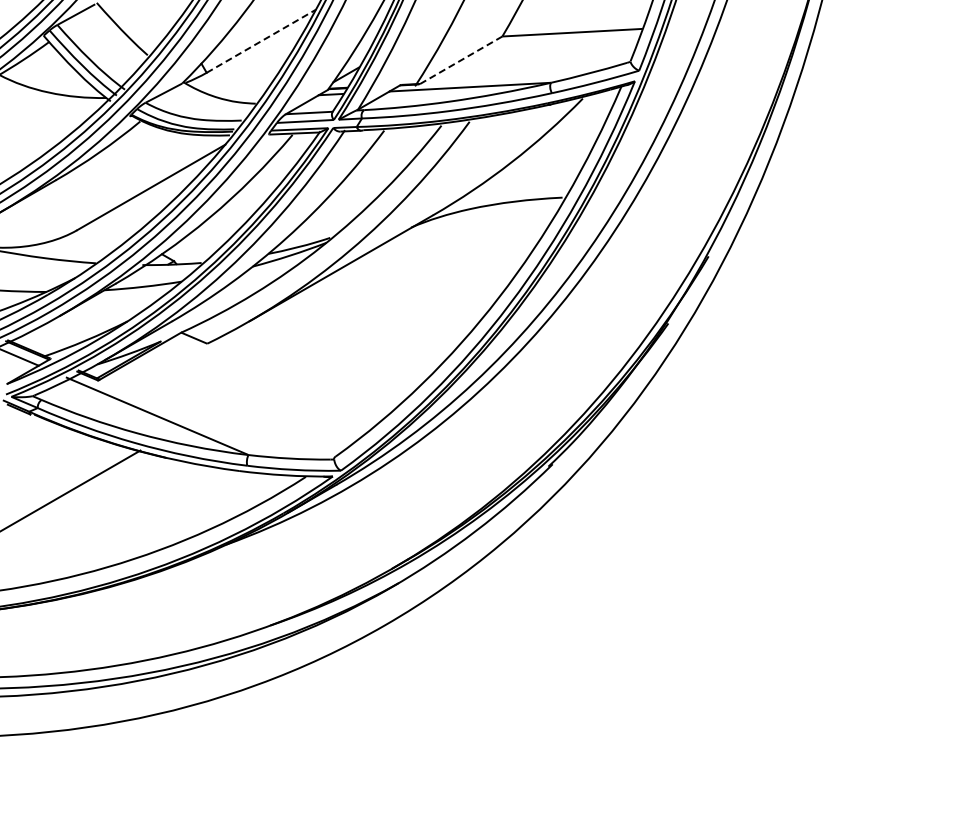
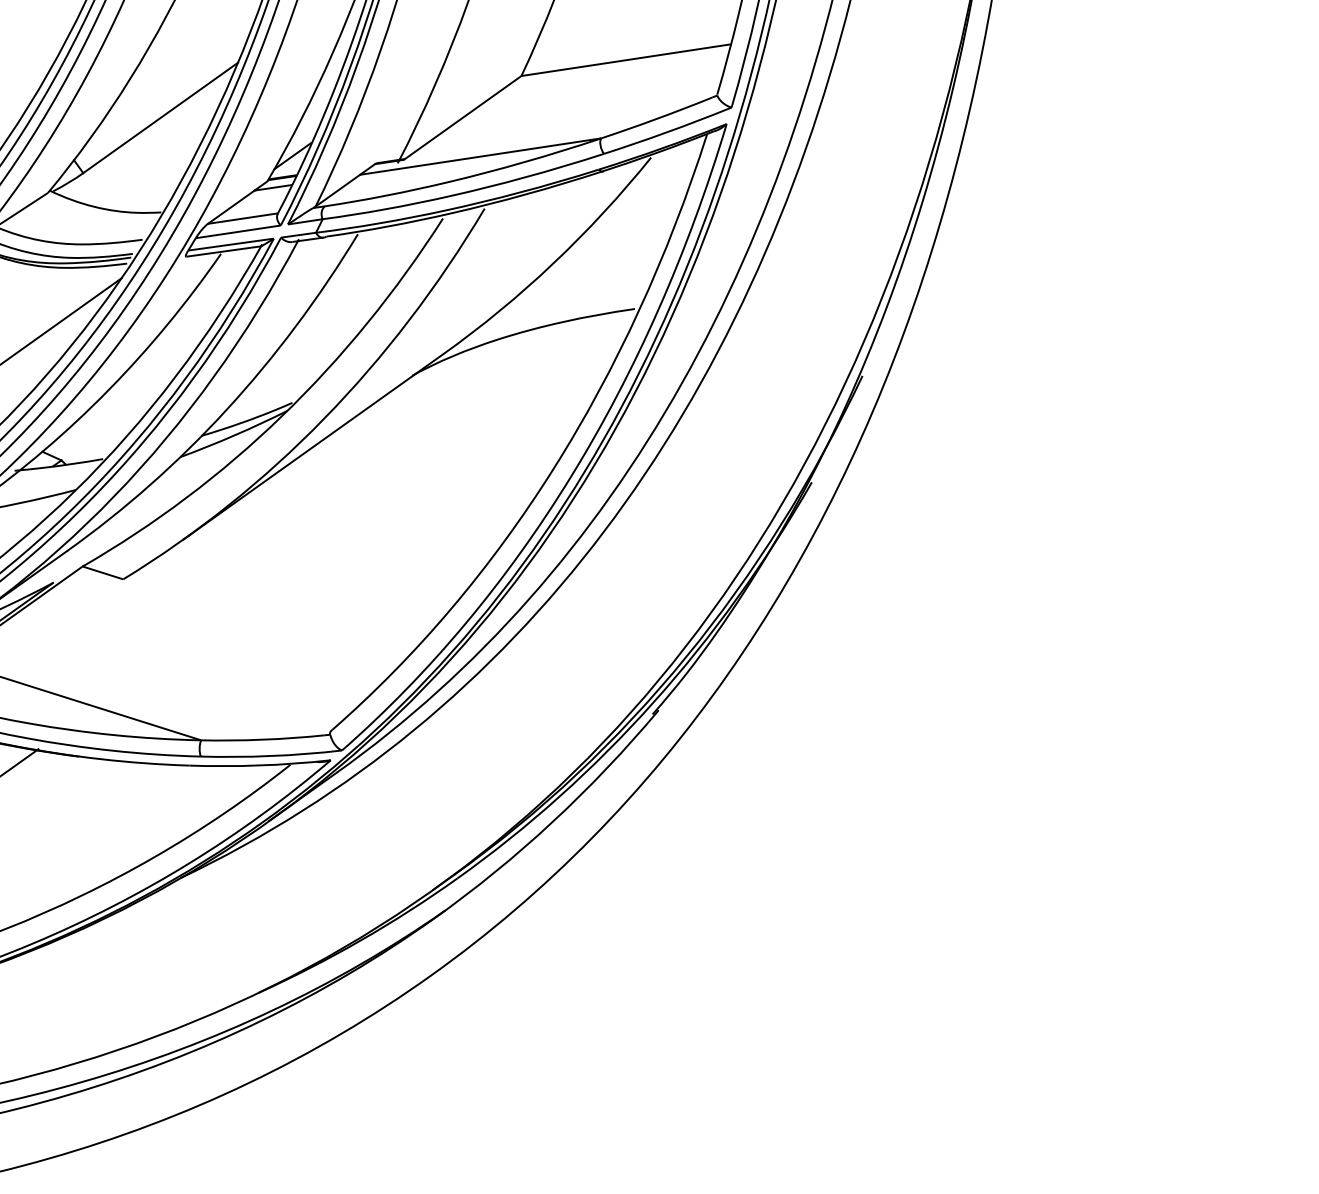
line: (261, 40) -> (160, 116), dashed -> solid
line: (460, 60) -> (462, 118), dashed -> solid

